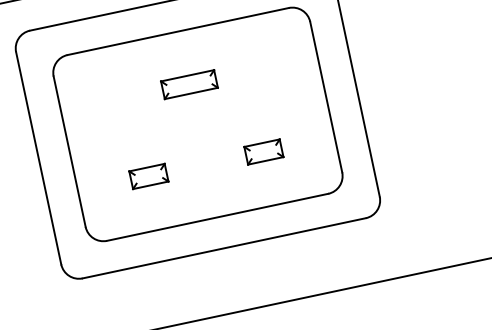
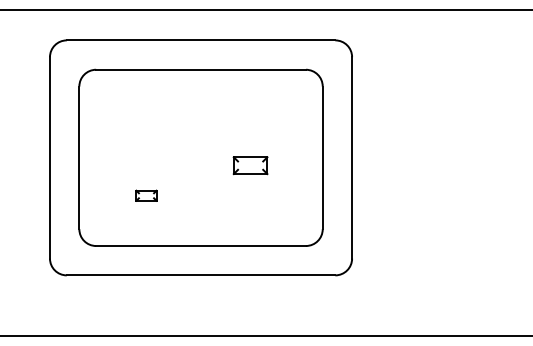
part: (188, 84) -> (200, 119), removed
part: (263, 151) -> (250, 165), moved
part: (148, 176) -> (146, 195), size x0.6

